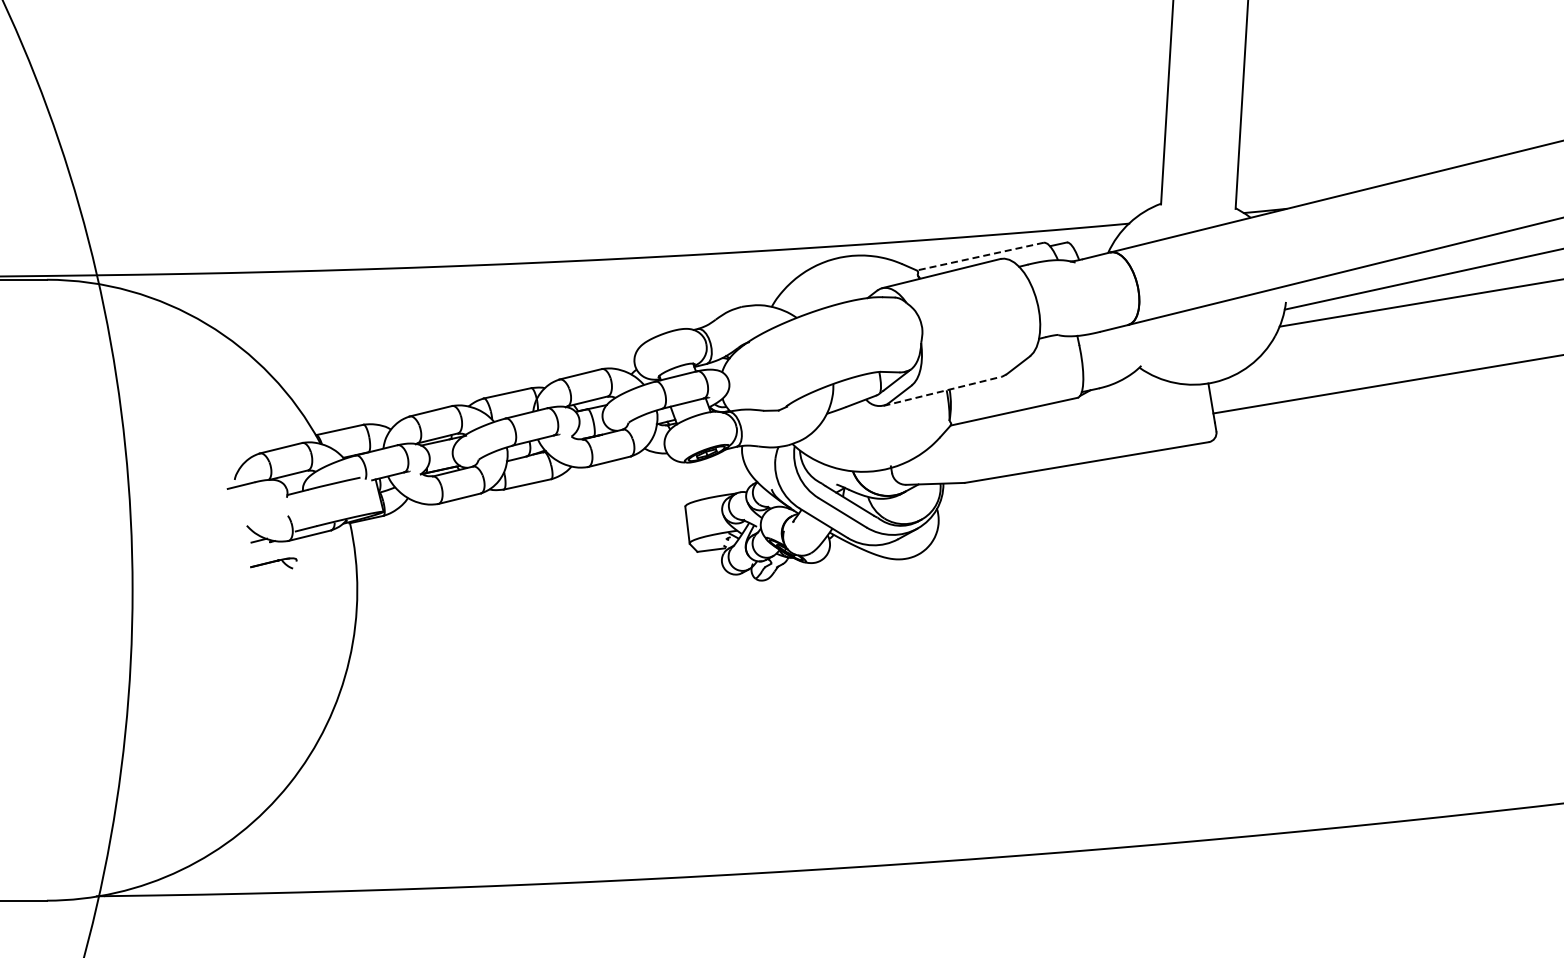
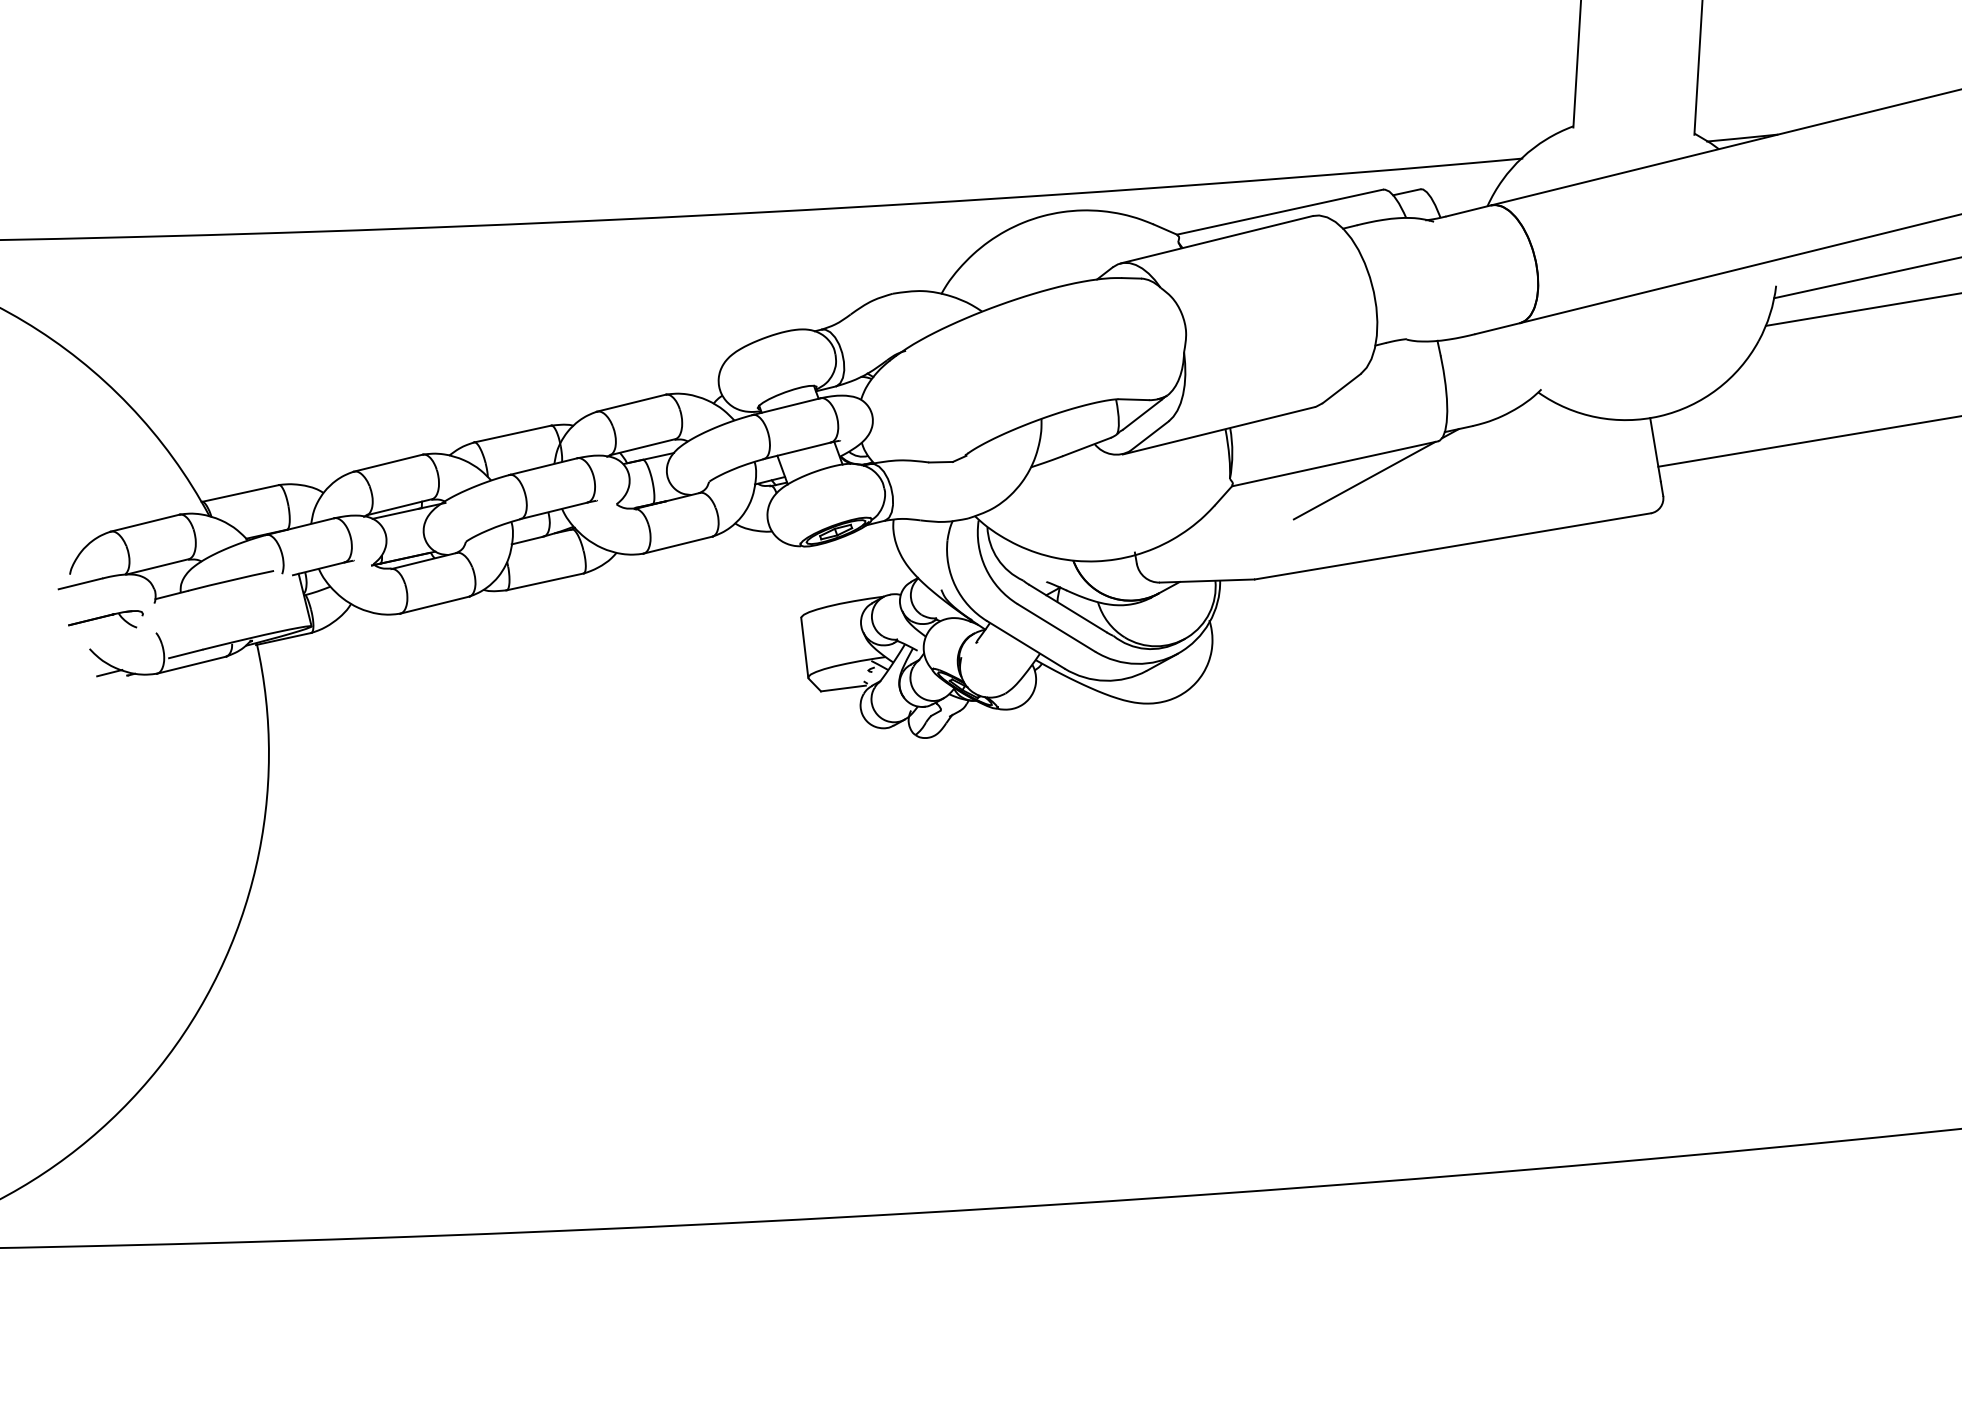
line: (980, 256) -> (1280, 211), dashed -> solid
line: (942, 391) -> (1218, 431), dashed -> solid
line: (1031, 421) -> (1363, 479), added
part: (273, 563) -> (105, 619), moved

